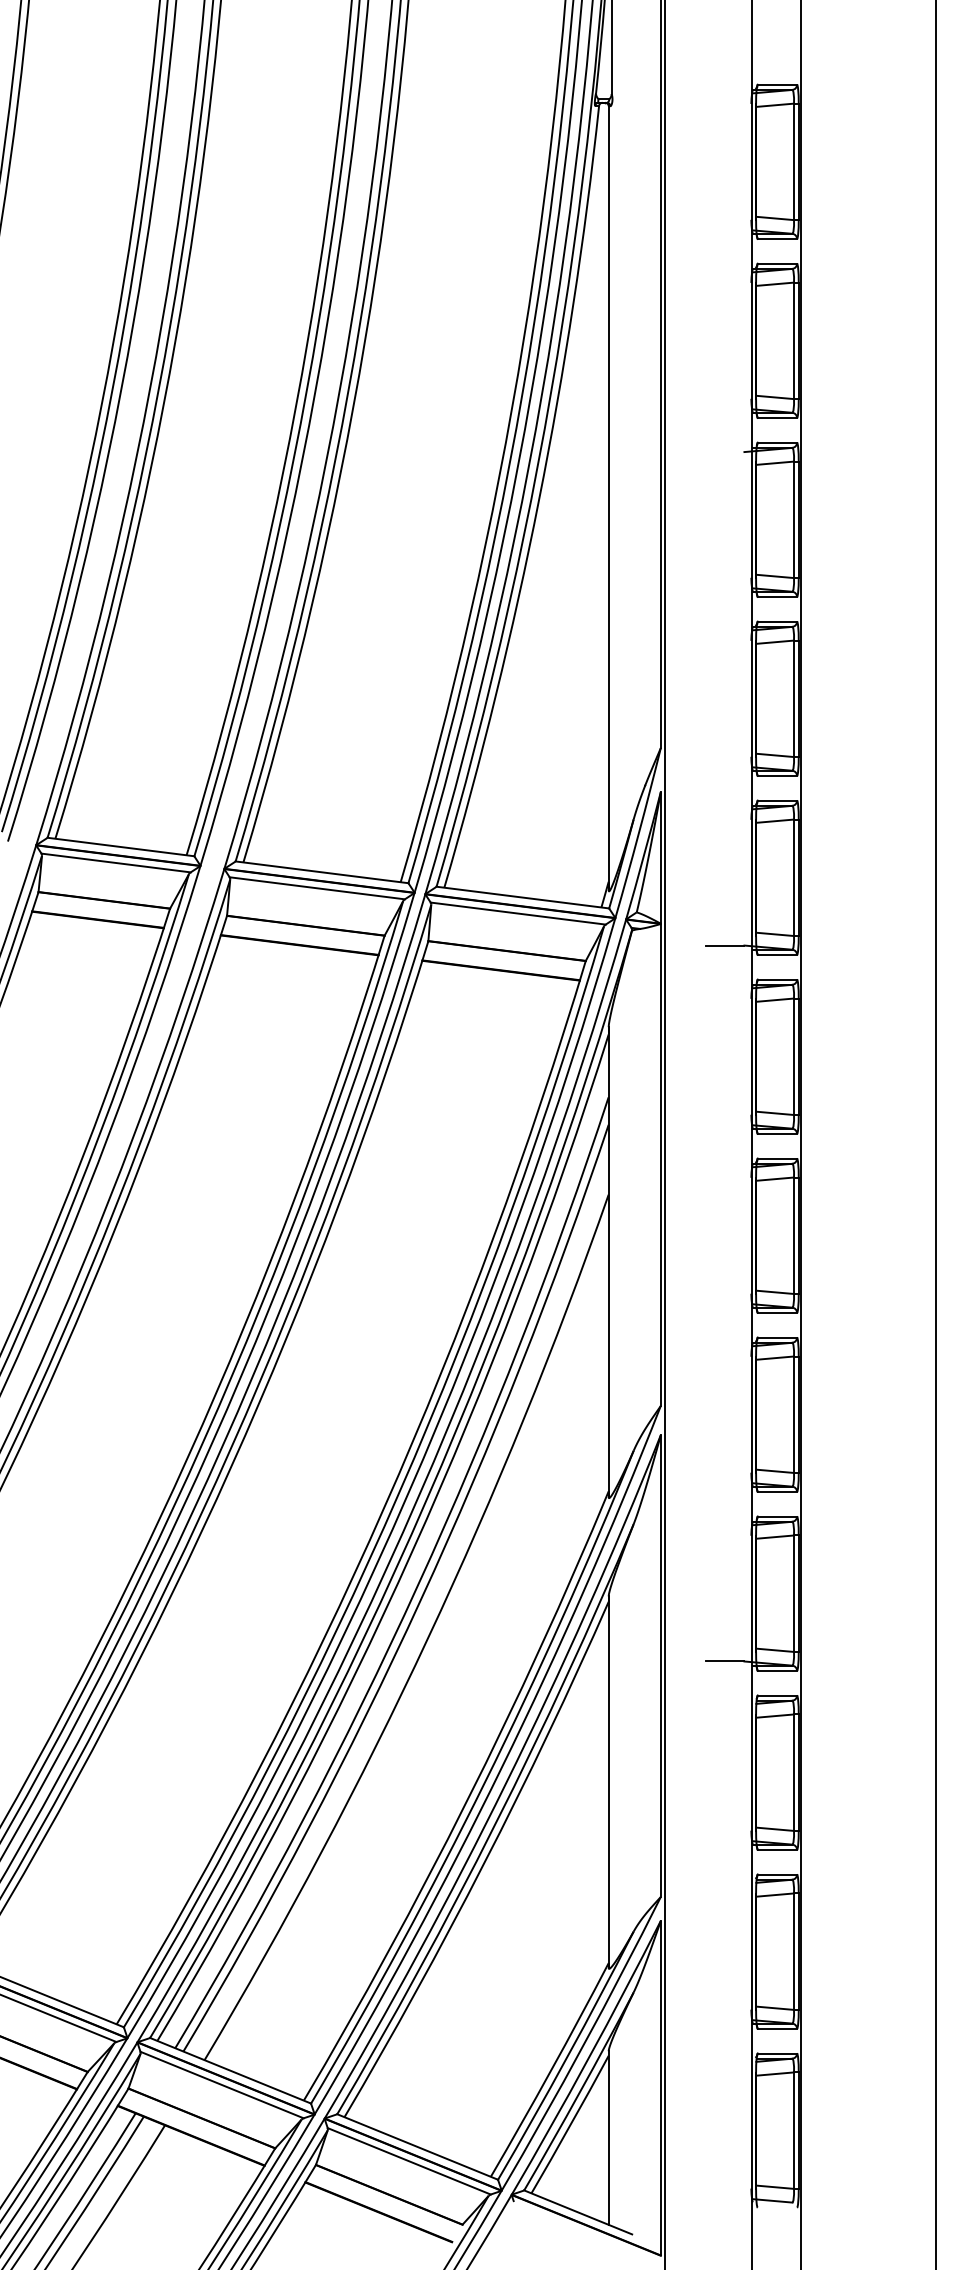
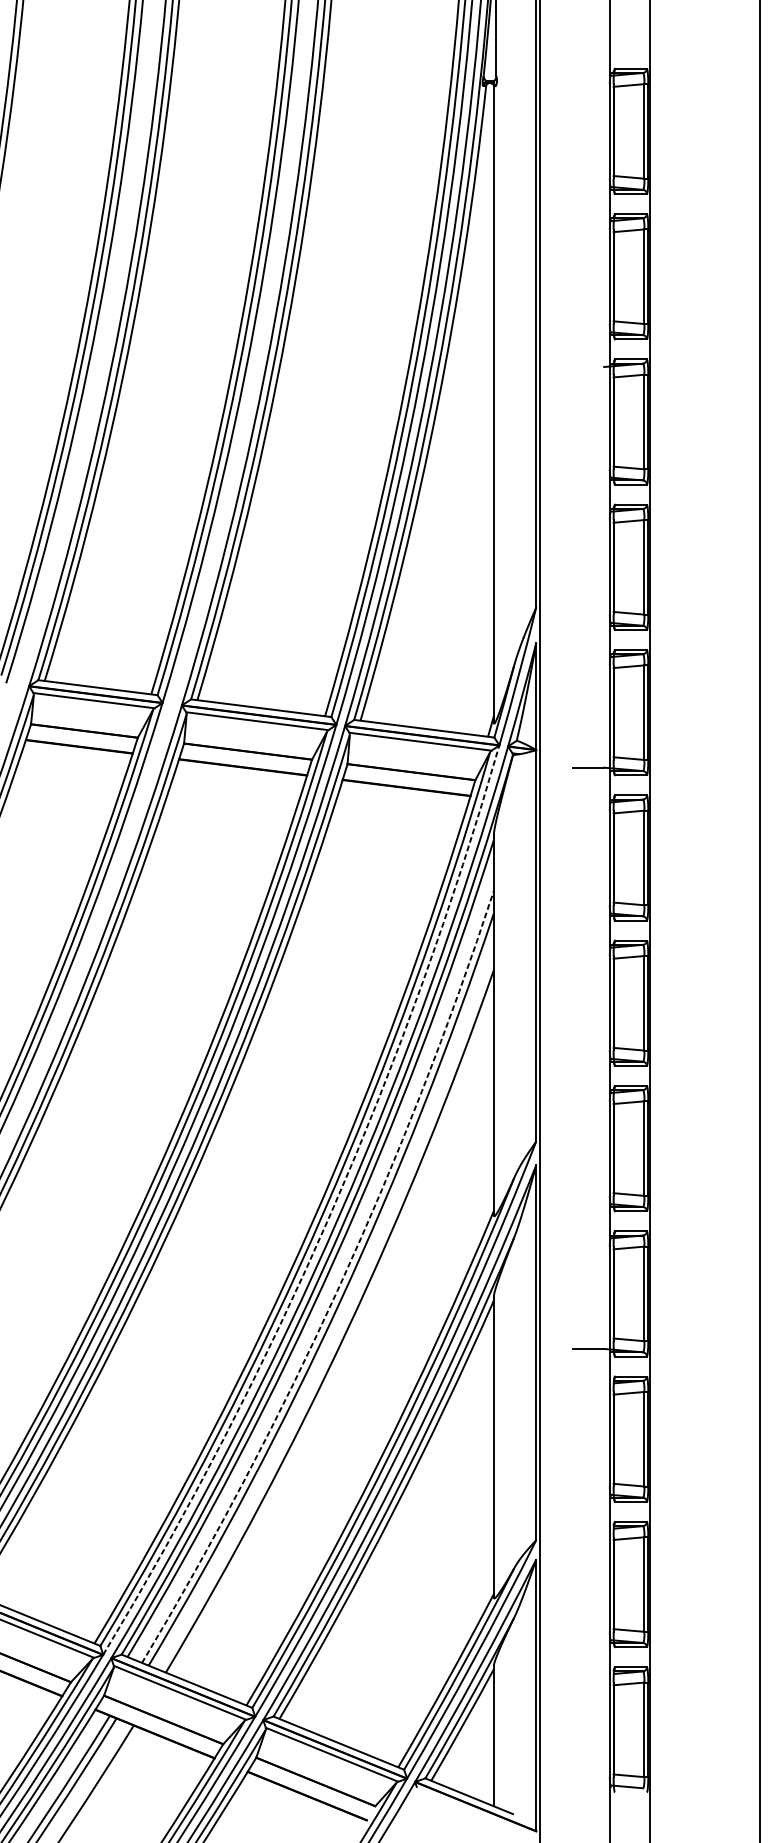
arc: (408, 1494) -> (331, 1213), solid -> dashed
arc: (418, 1584) -> (339, 1286), solid -> dashed

